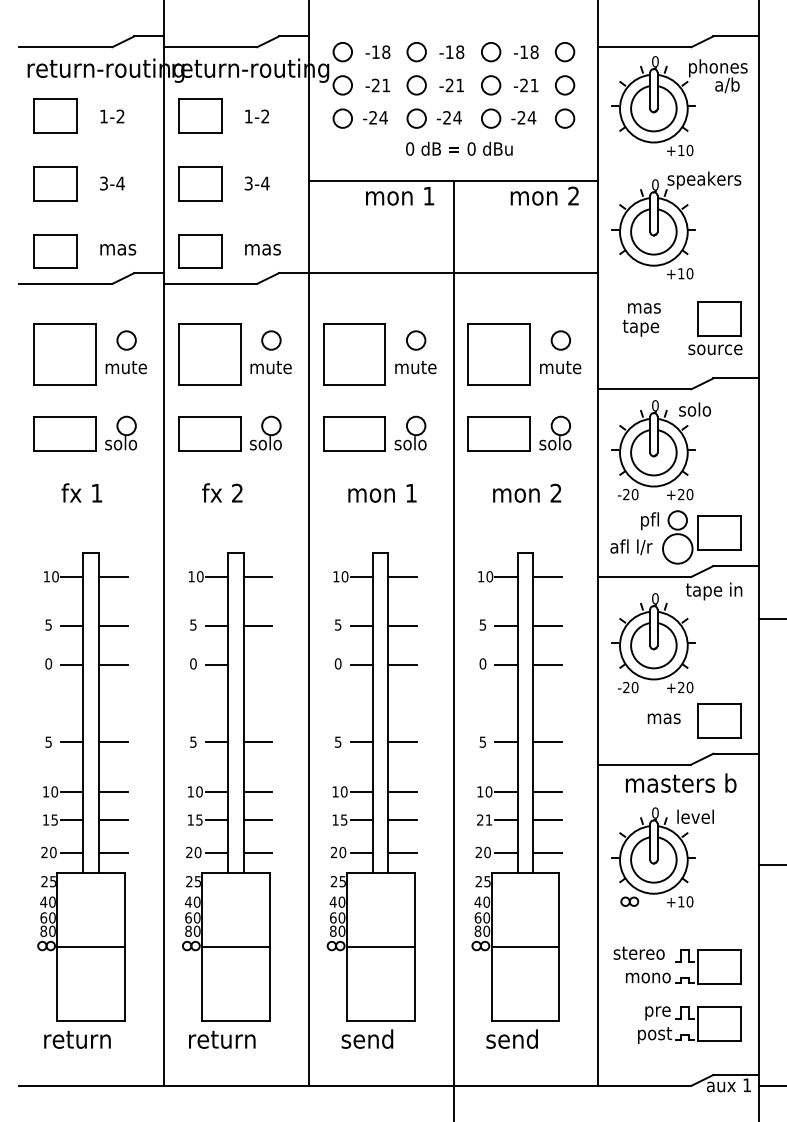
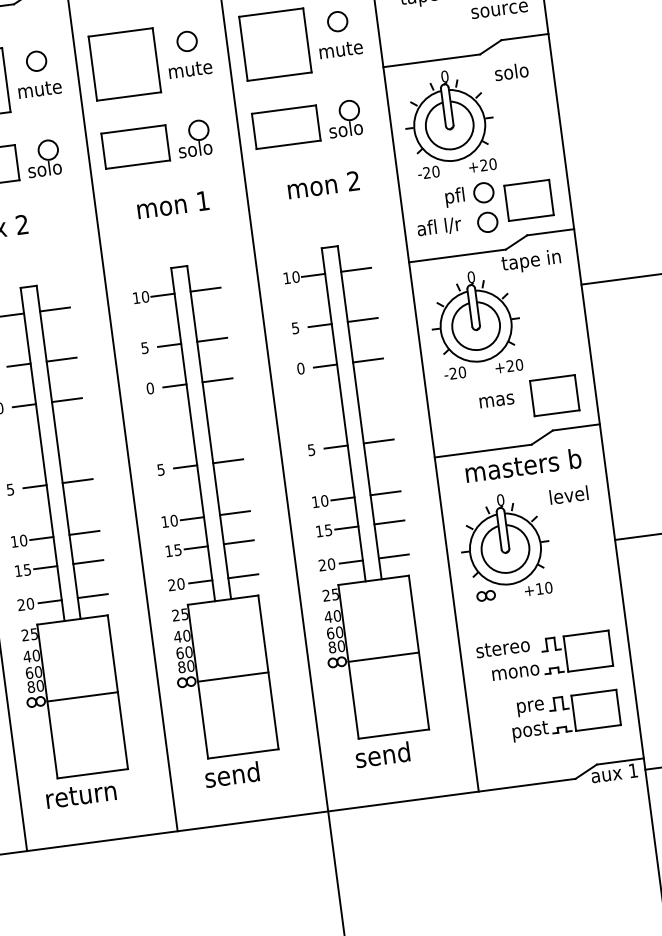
text: (694, 409) -> (511, 71), moved
circle: (677, 548) -> (487, 221), size x0.62
line: (257, 664) -> (66, 400), added
text: (695, 816) -> (568, 494), moved
text: (484, 819) -> (323, 530), 21 -> 15

